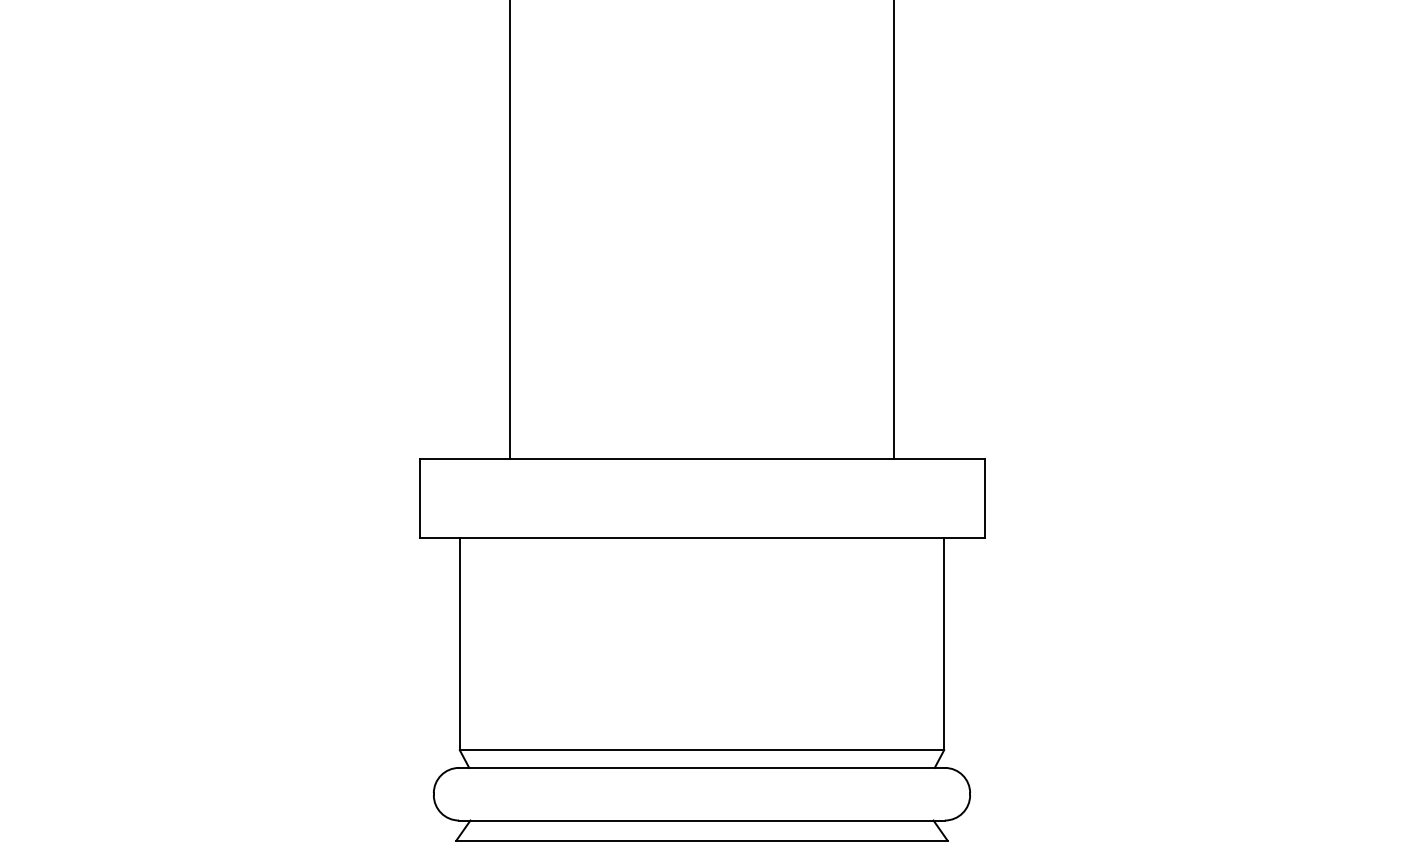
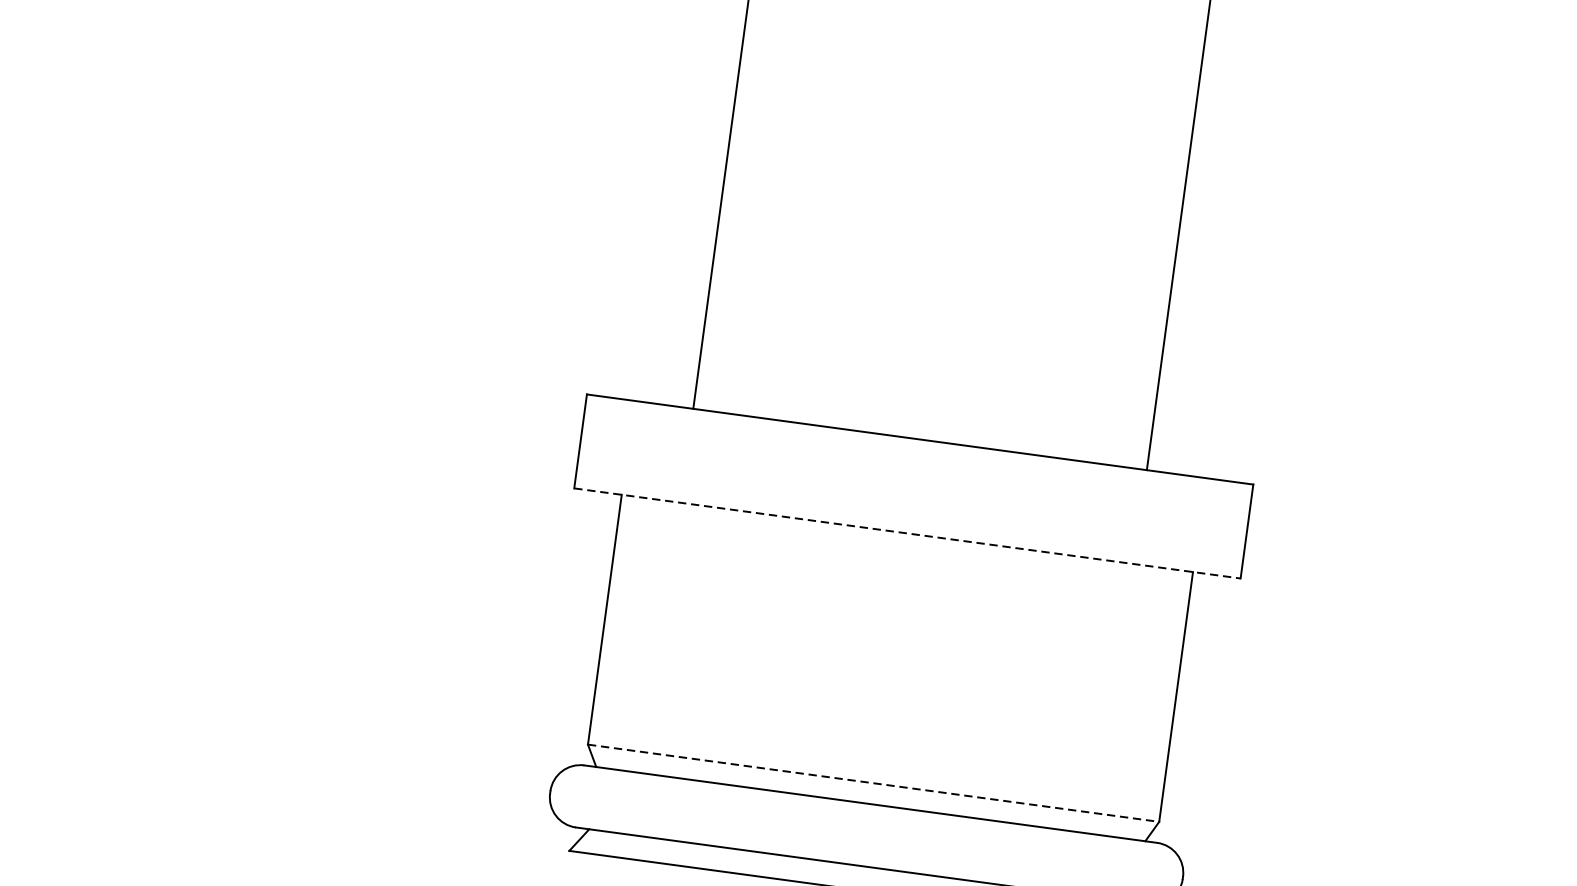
line: (702, 538) -> (907, 533), solid -> dashed
line: (702, 750) -> (874, 783), solid -> dashed

